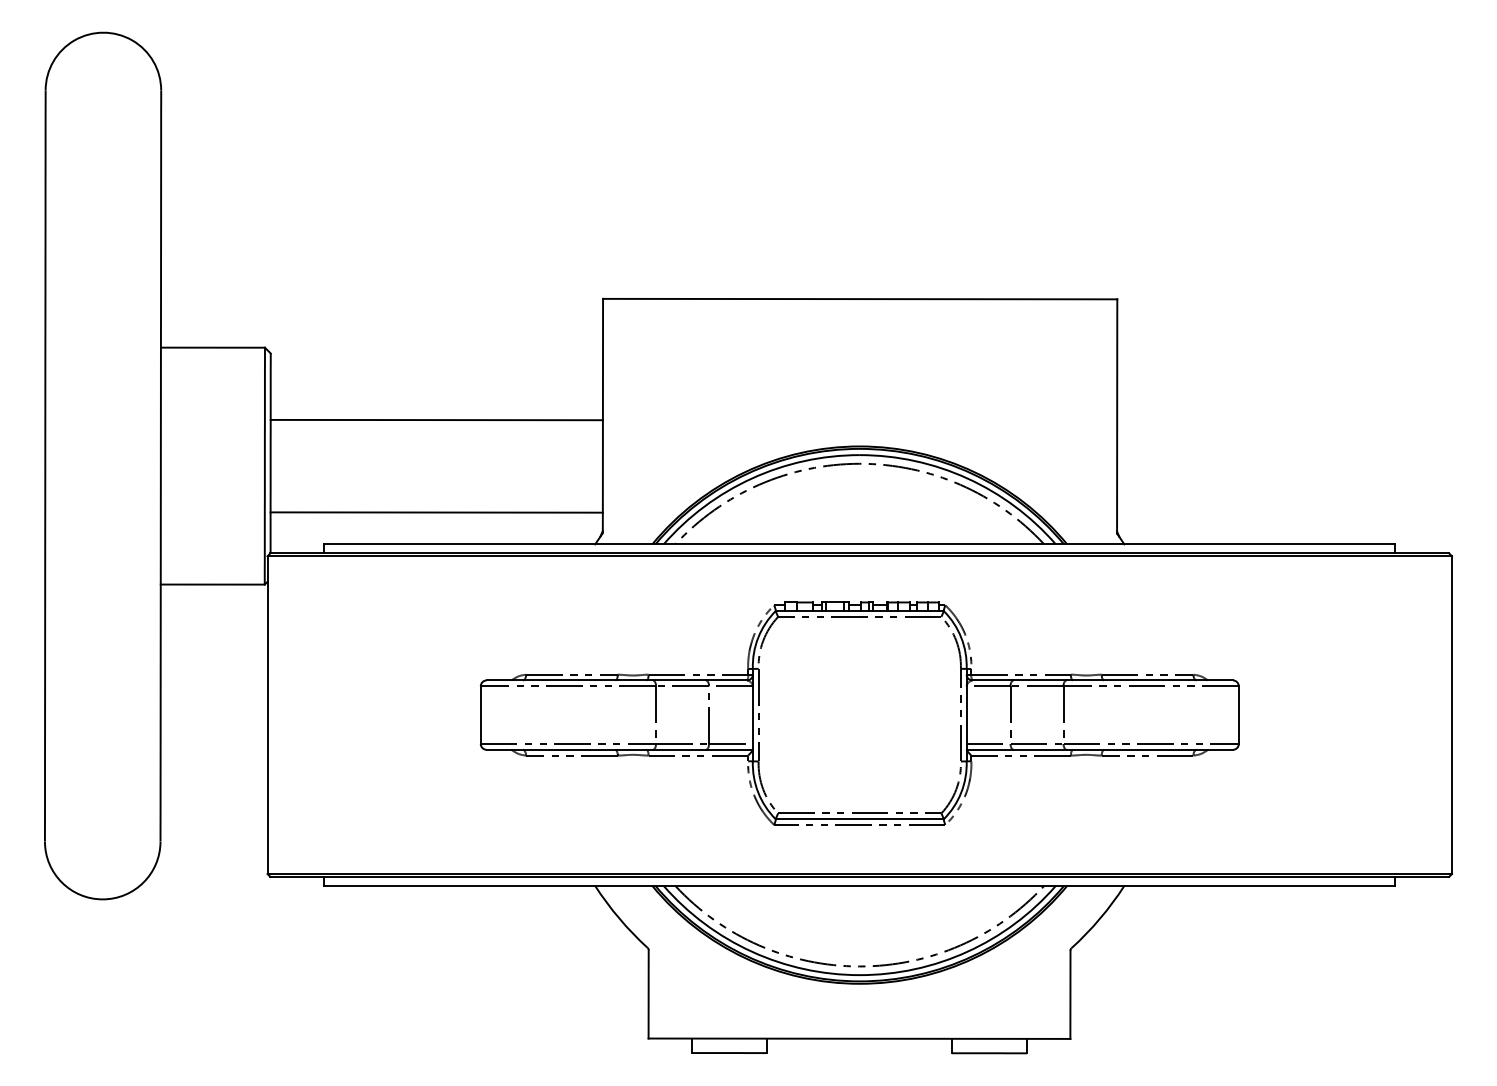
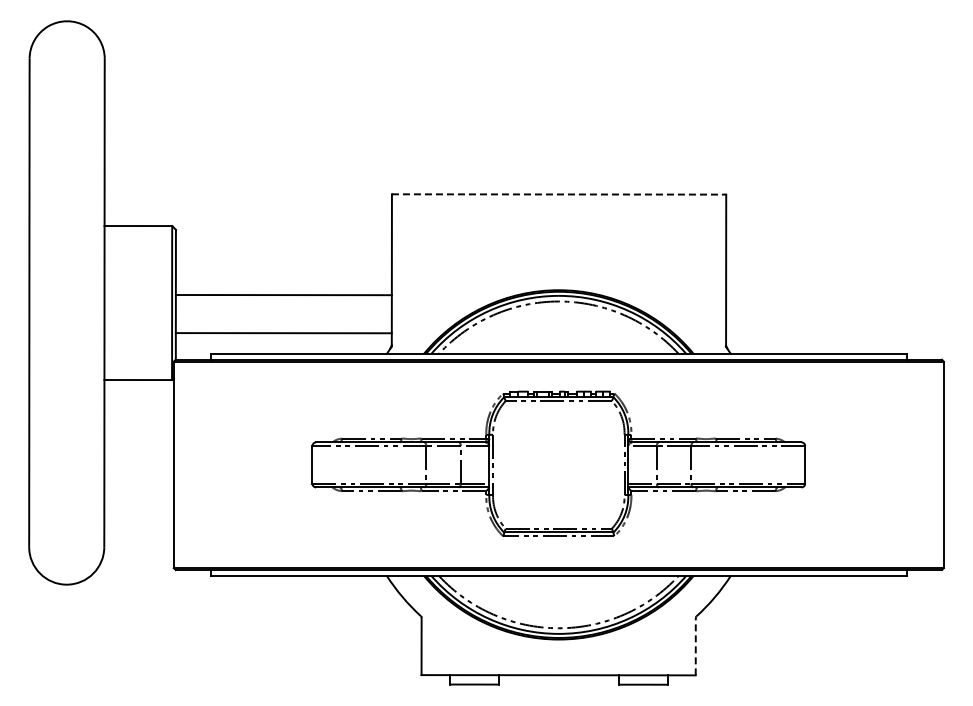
line: (860, 299) -> (559, 194), solid -> dashed
line: (436, 420) -> (283, 295), moved
line: (1070, 994) -> (695, 646), solid -> dashed

